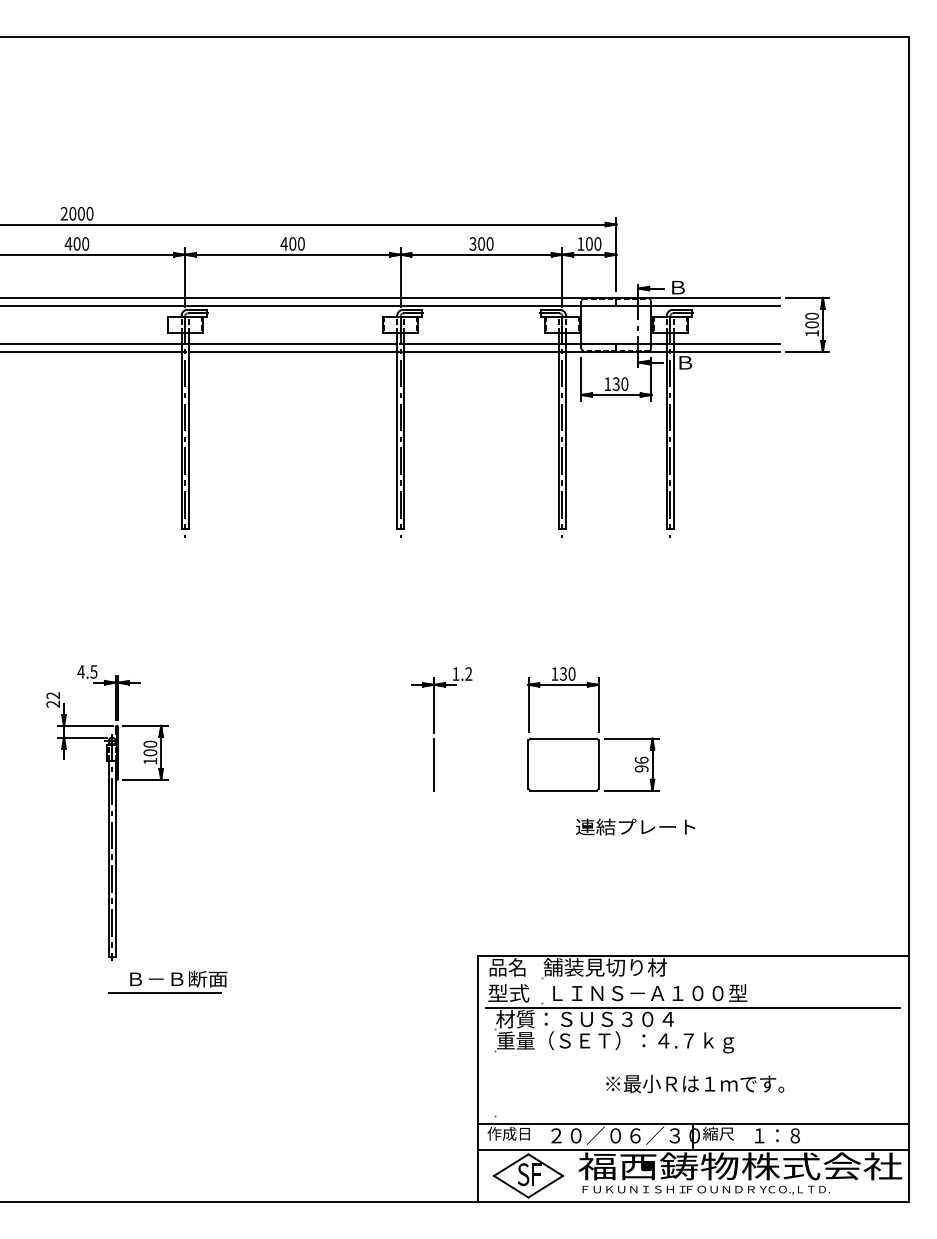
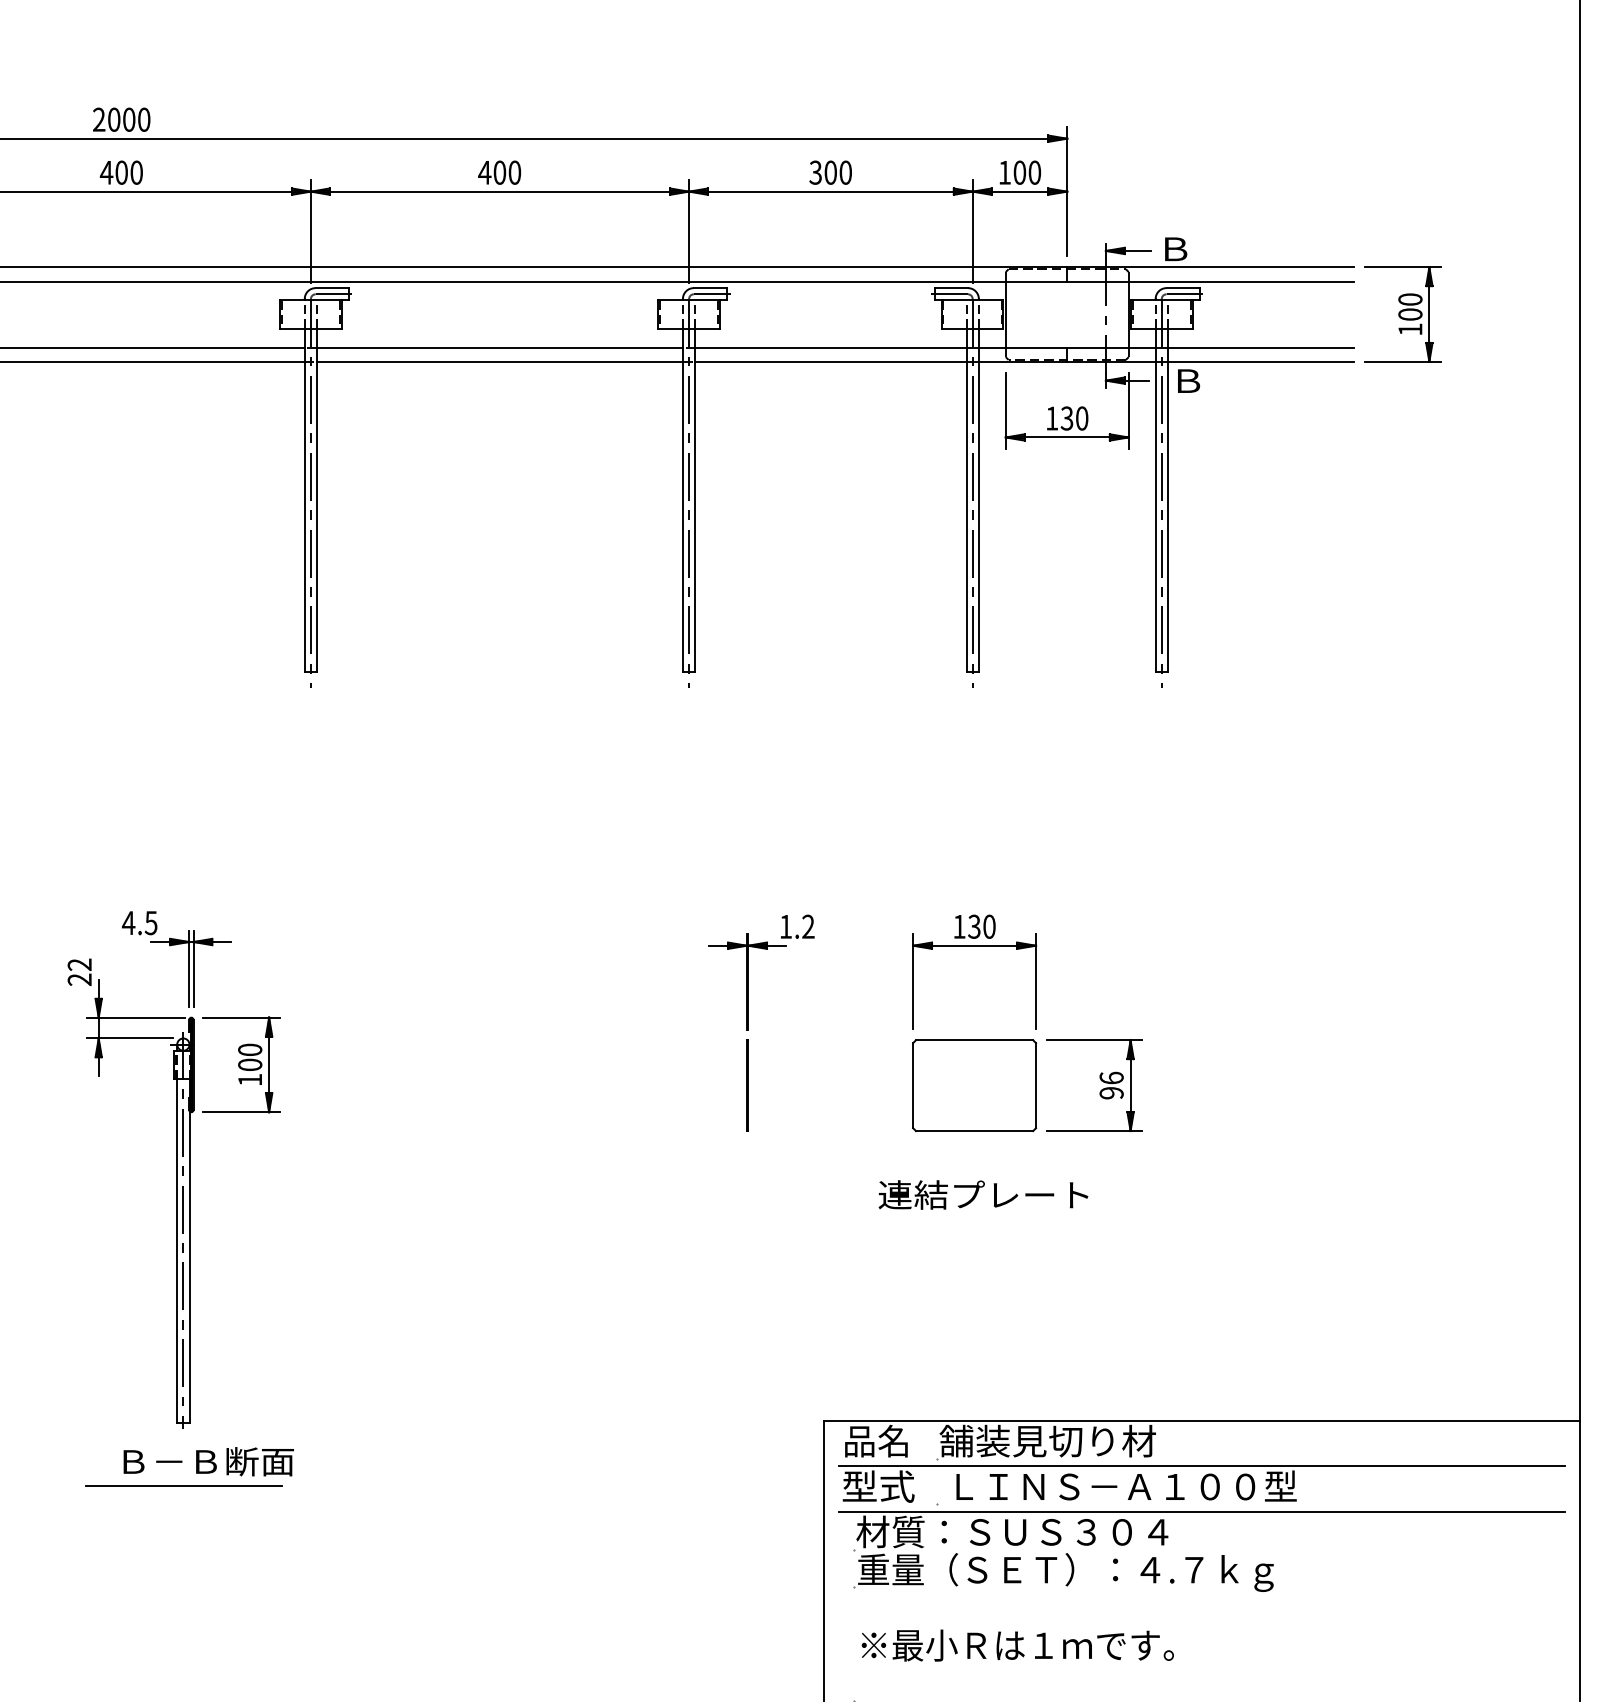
text: (635, 826) -> (983, 1194), moved
part: (167, 981) -> (189, 1465), moved
line: (693, 981) -> (1202, 1465), added
text: (695, 1083) -> (1018, 1644), moved

